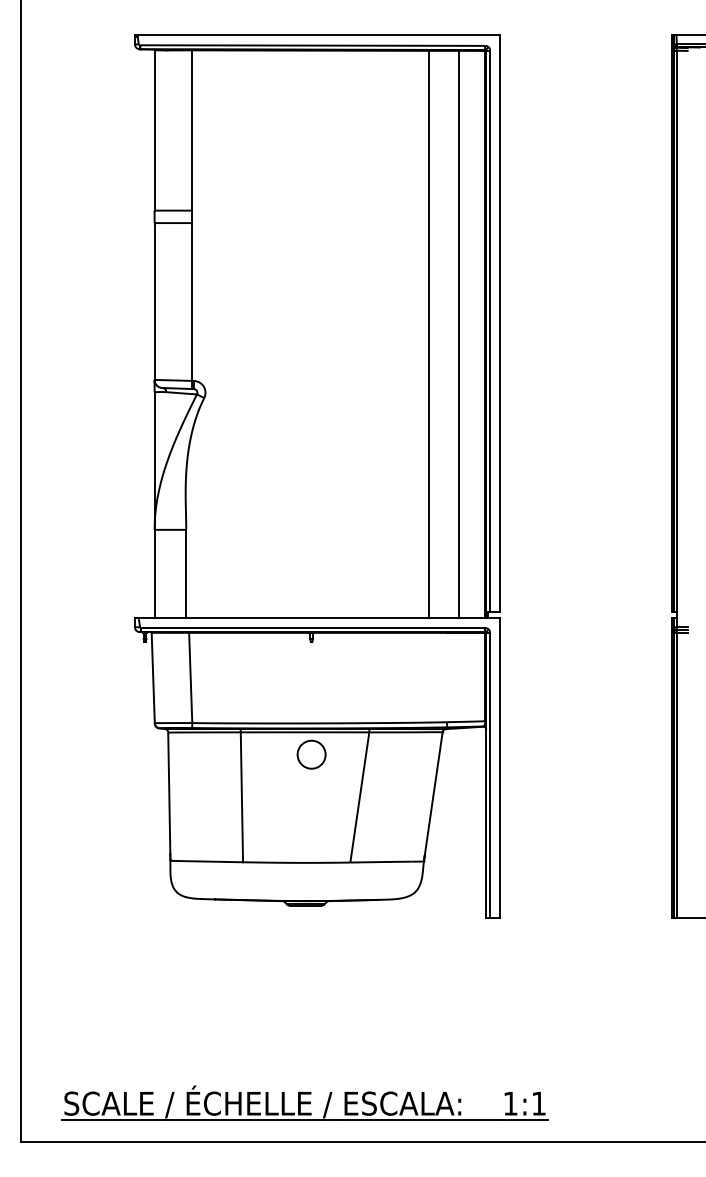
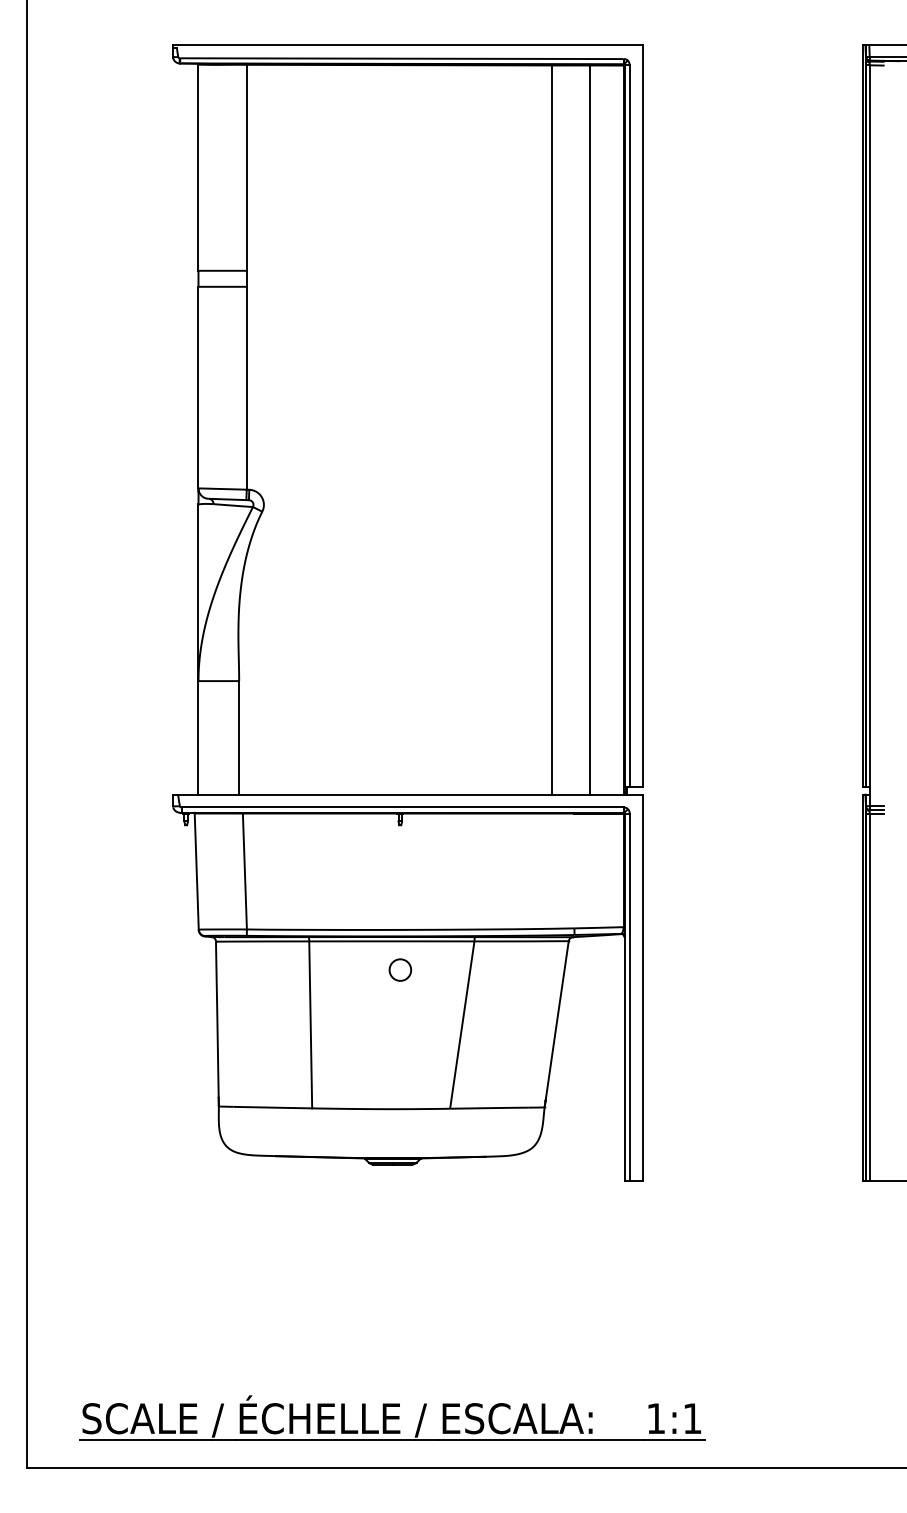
part: (311, 754) -> (400, 969), size x0.6

